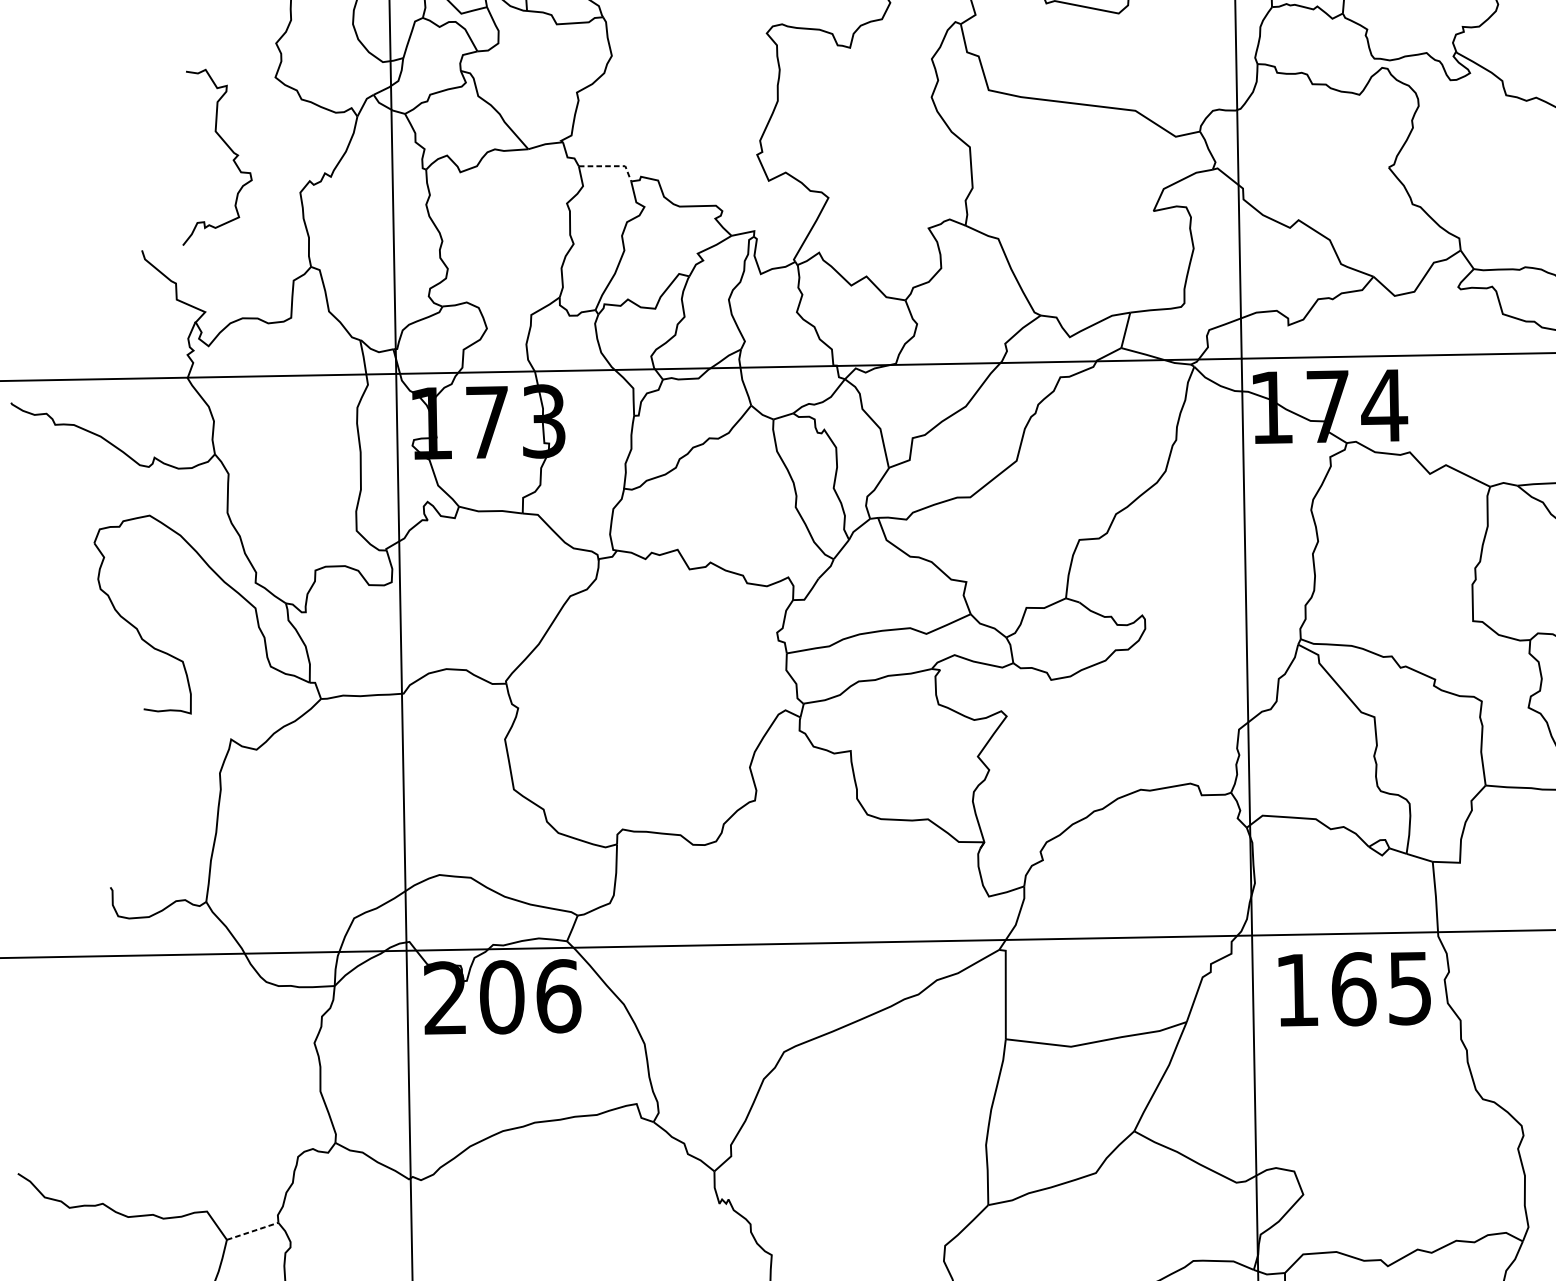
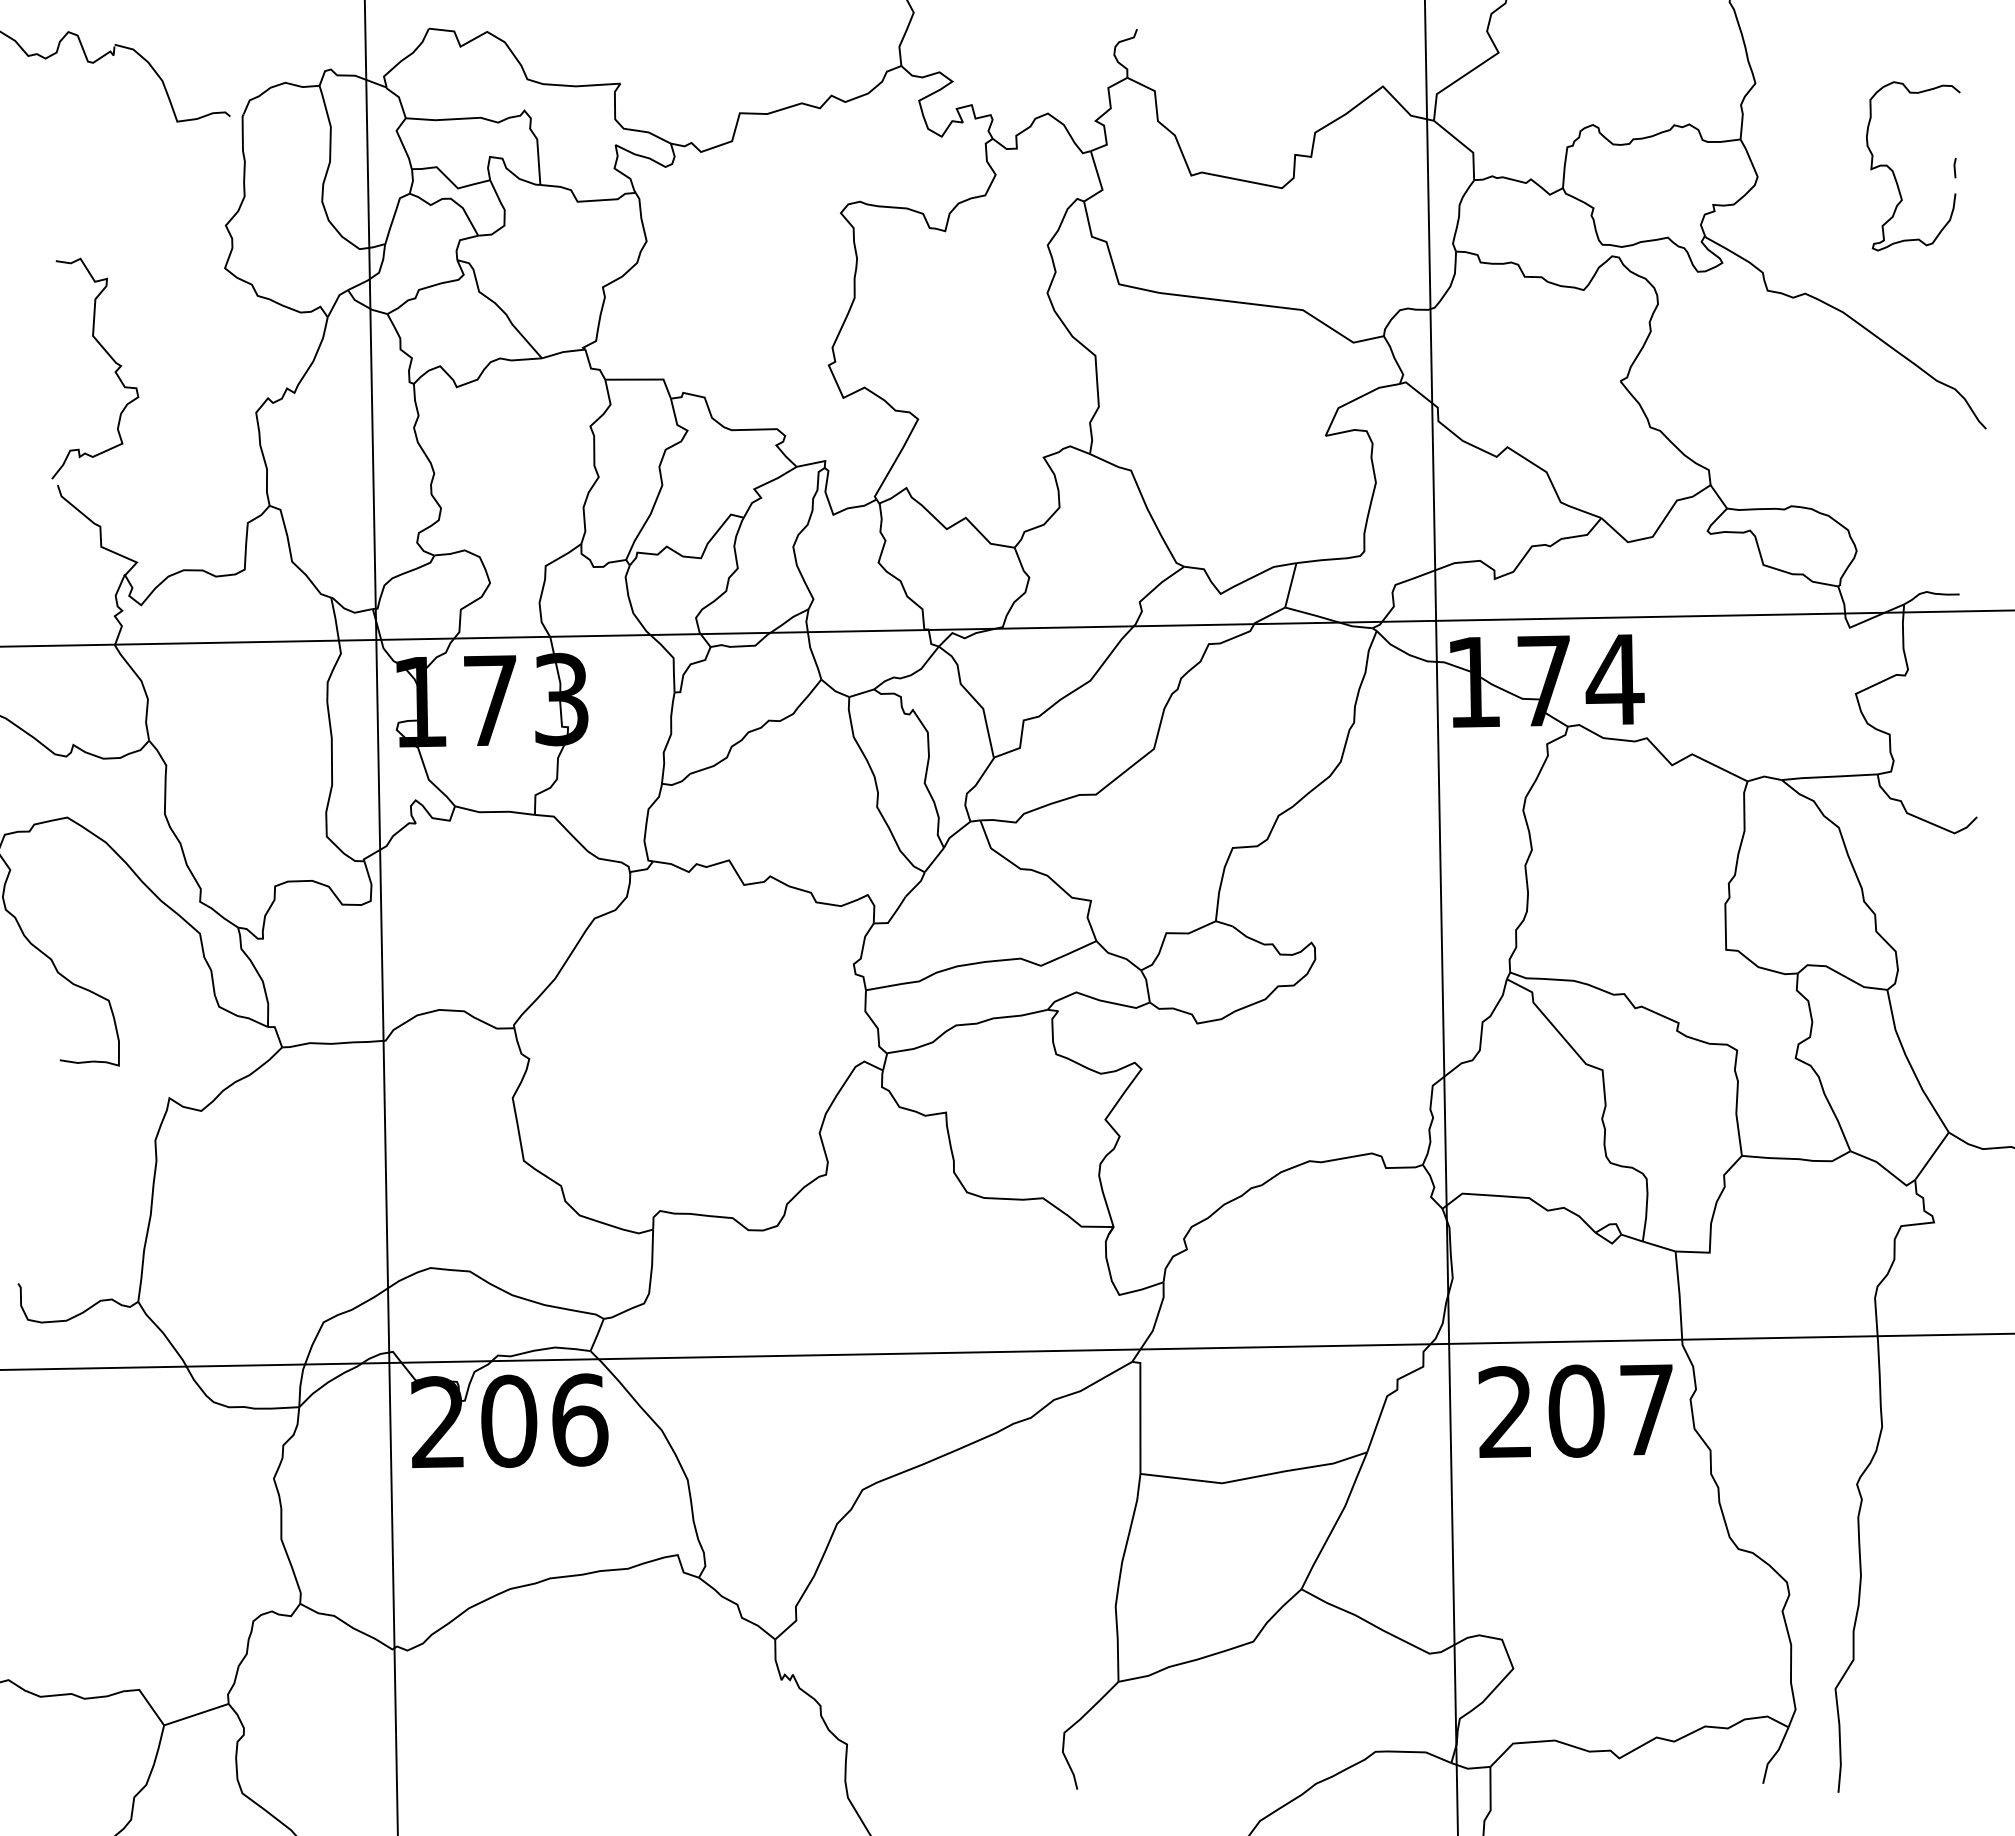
curve: (230, 150) -> (111, 359), moved
line: (610, 166) -> (645, 379), dashed -> solid
text: (1352, 988) -> (1575, 1410), 165 -> 207
line: (252, 1231) -> (196, 1714), dashed -> solid

